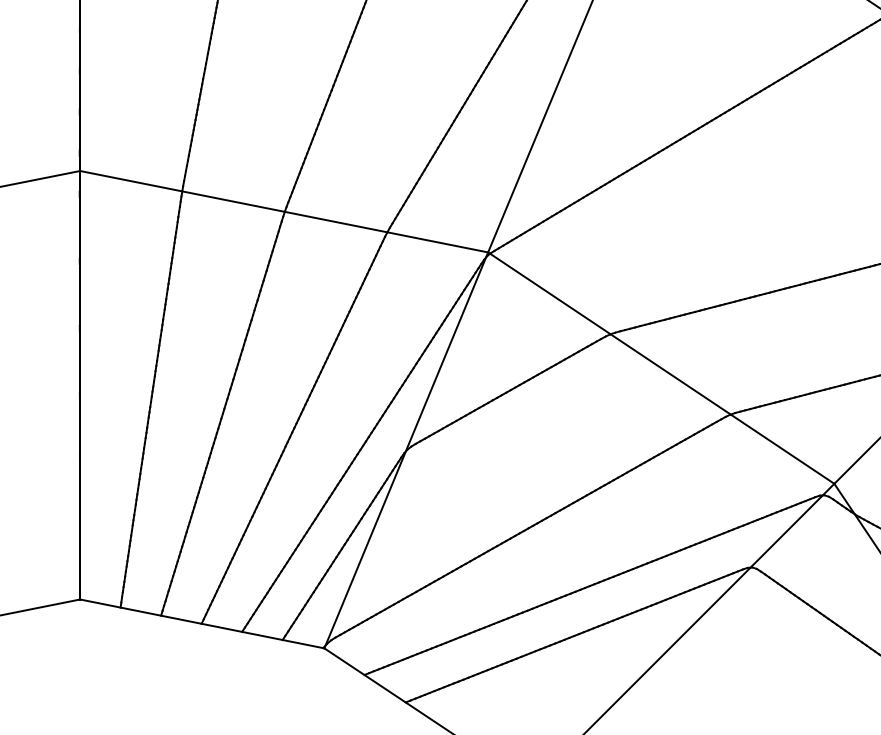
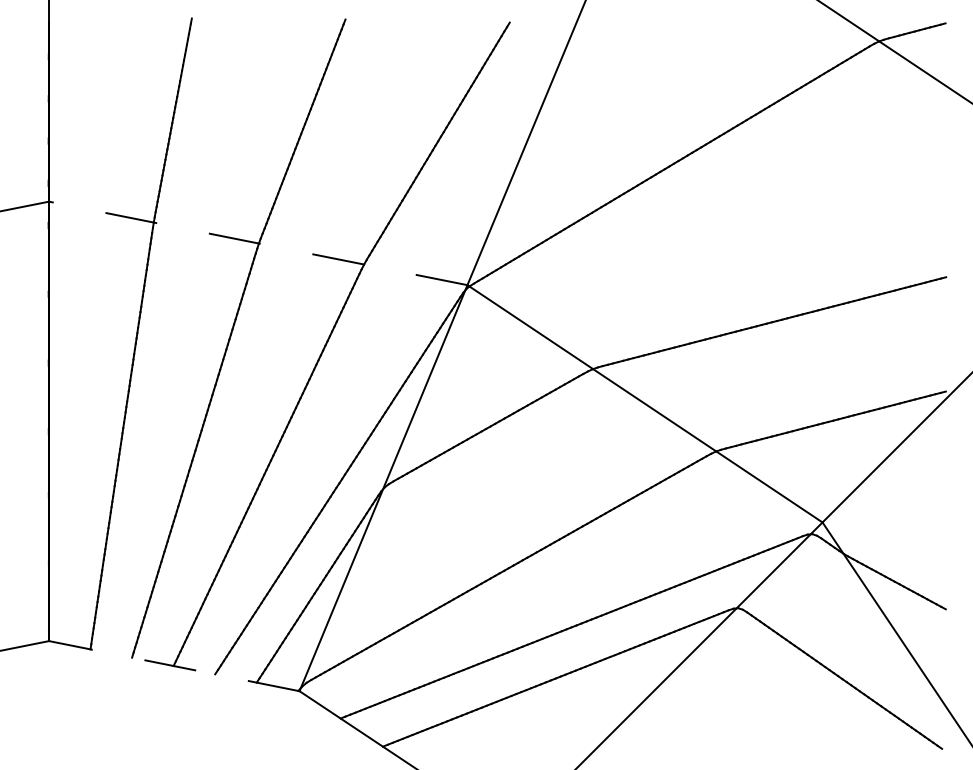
line: (283, 211) -> (257, 243), solid -> dashed
line: (202, 624) -> (174, 666), solid -> dashed

